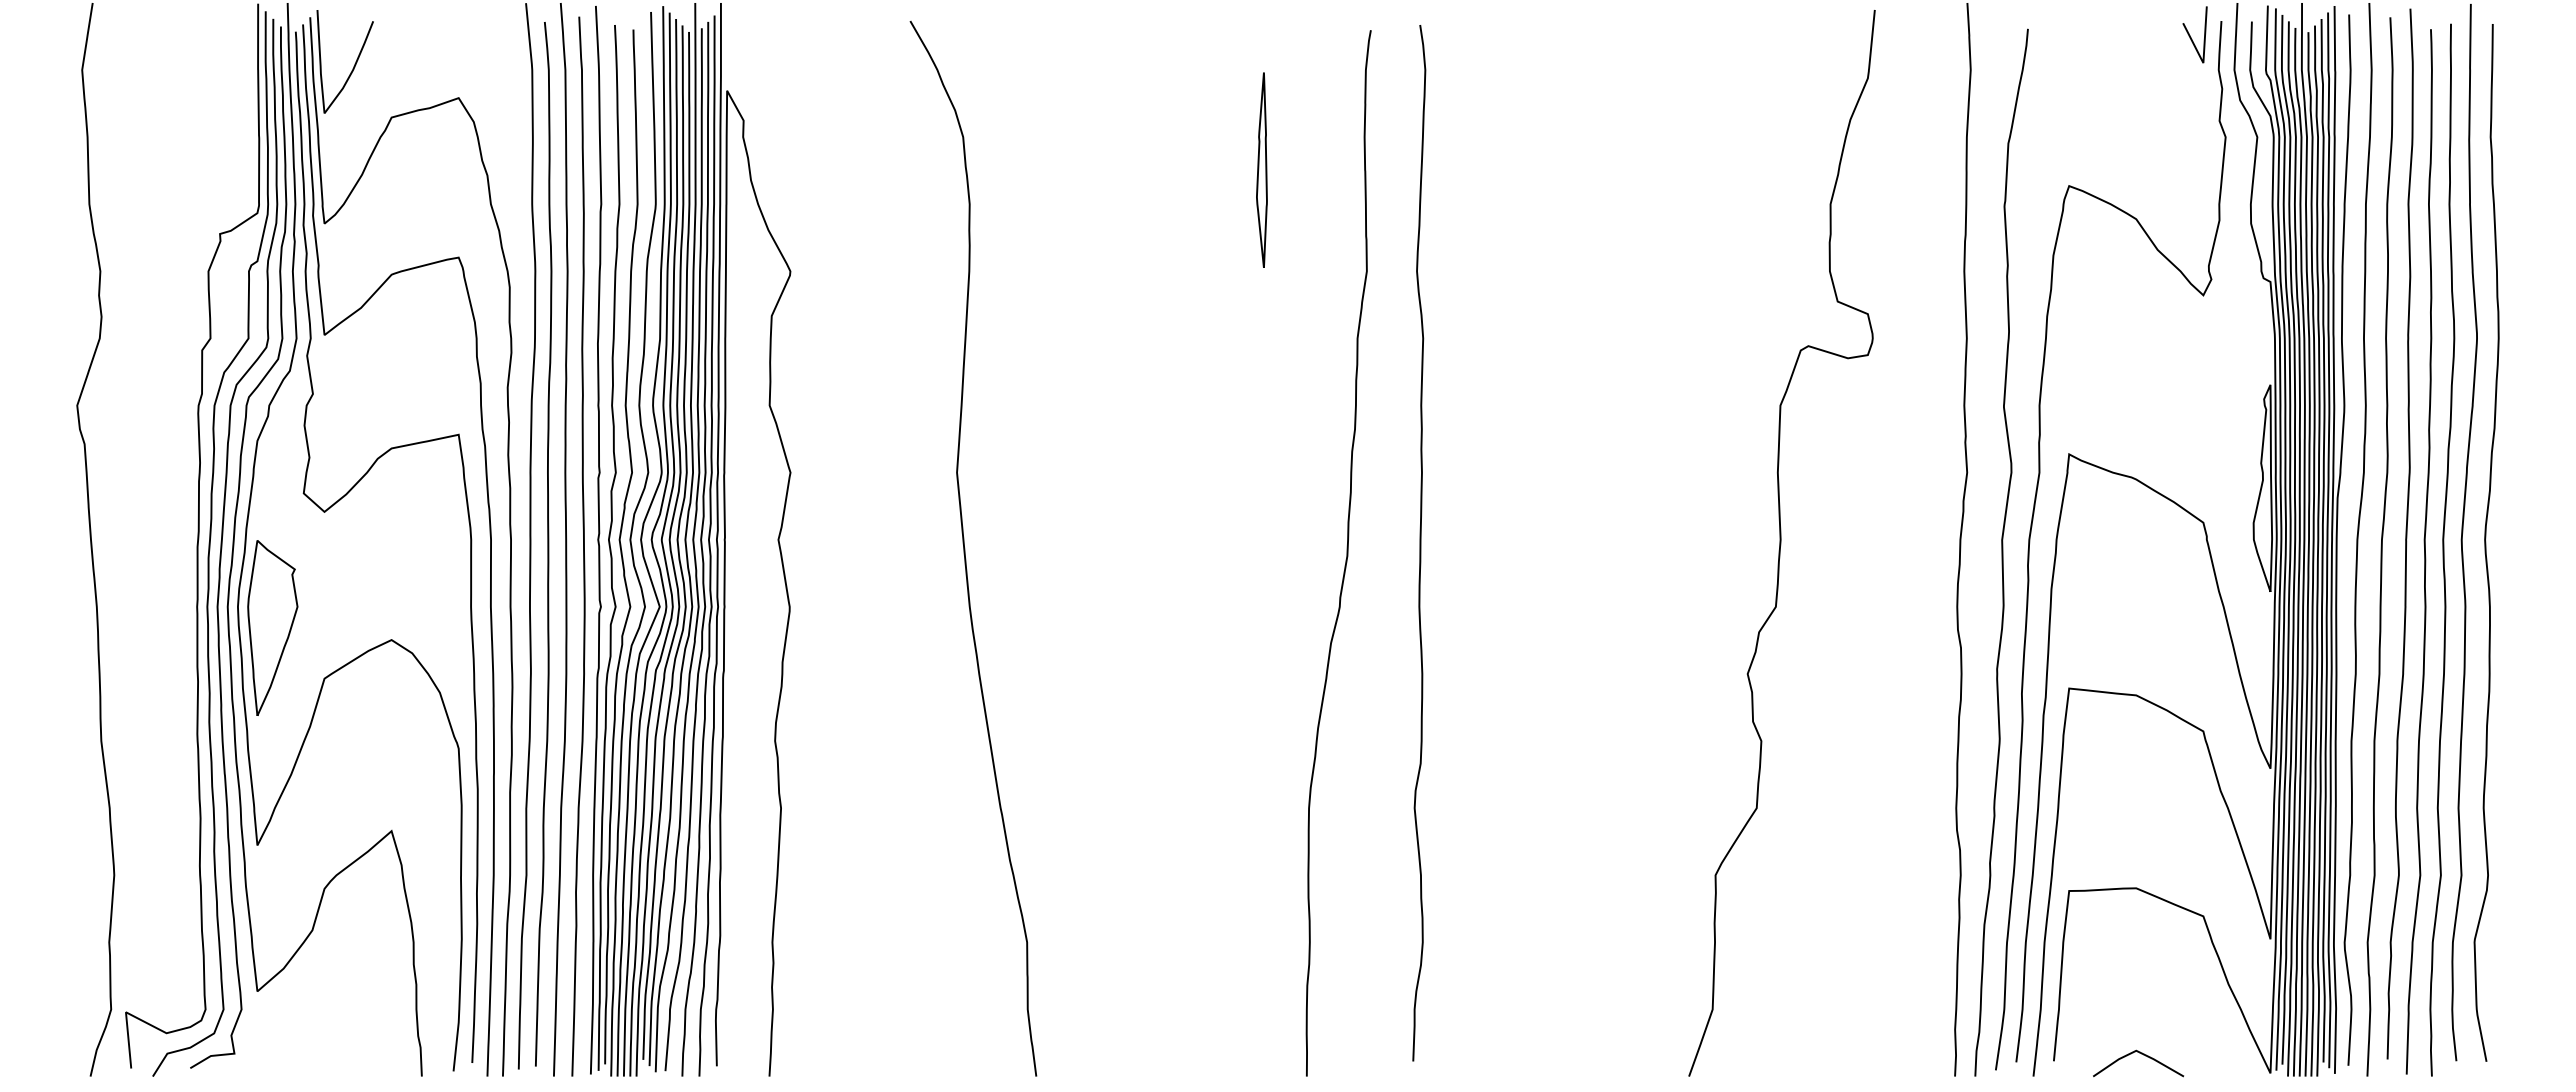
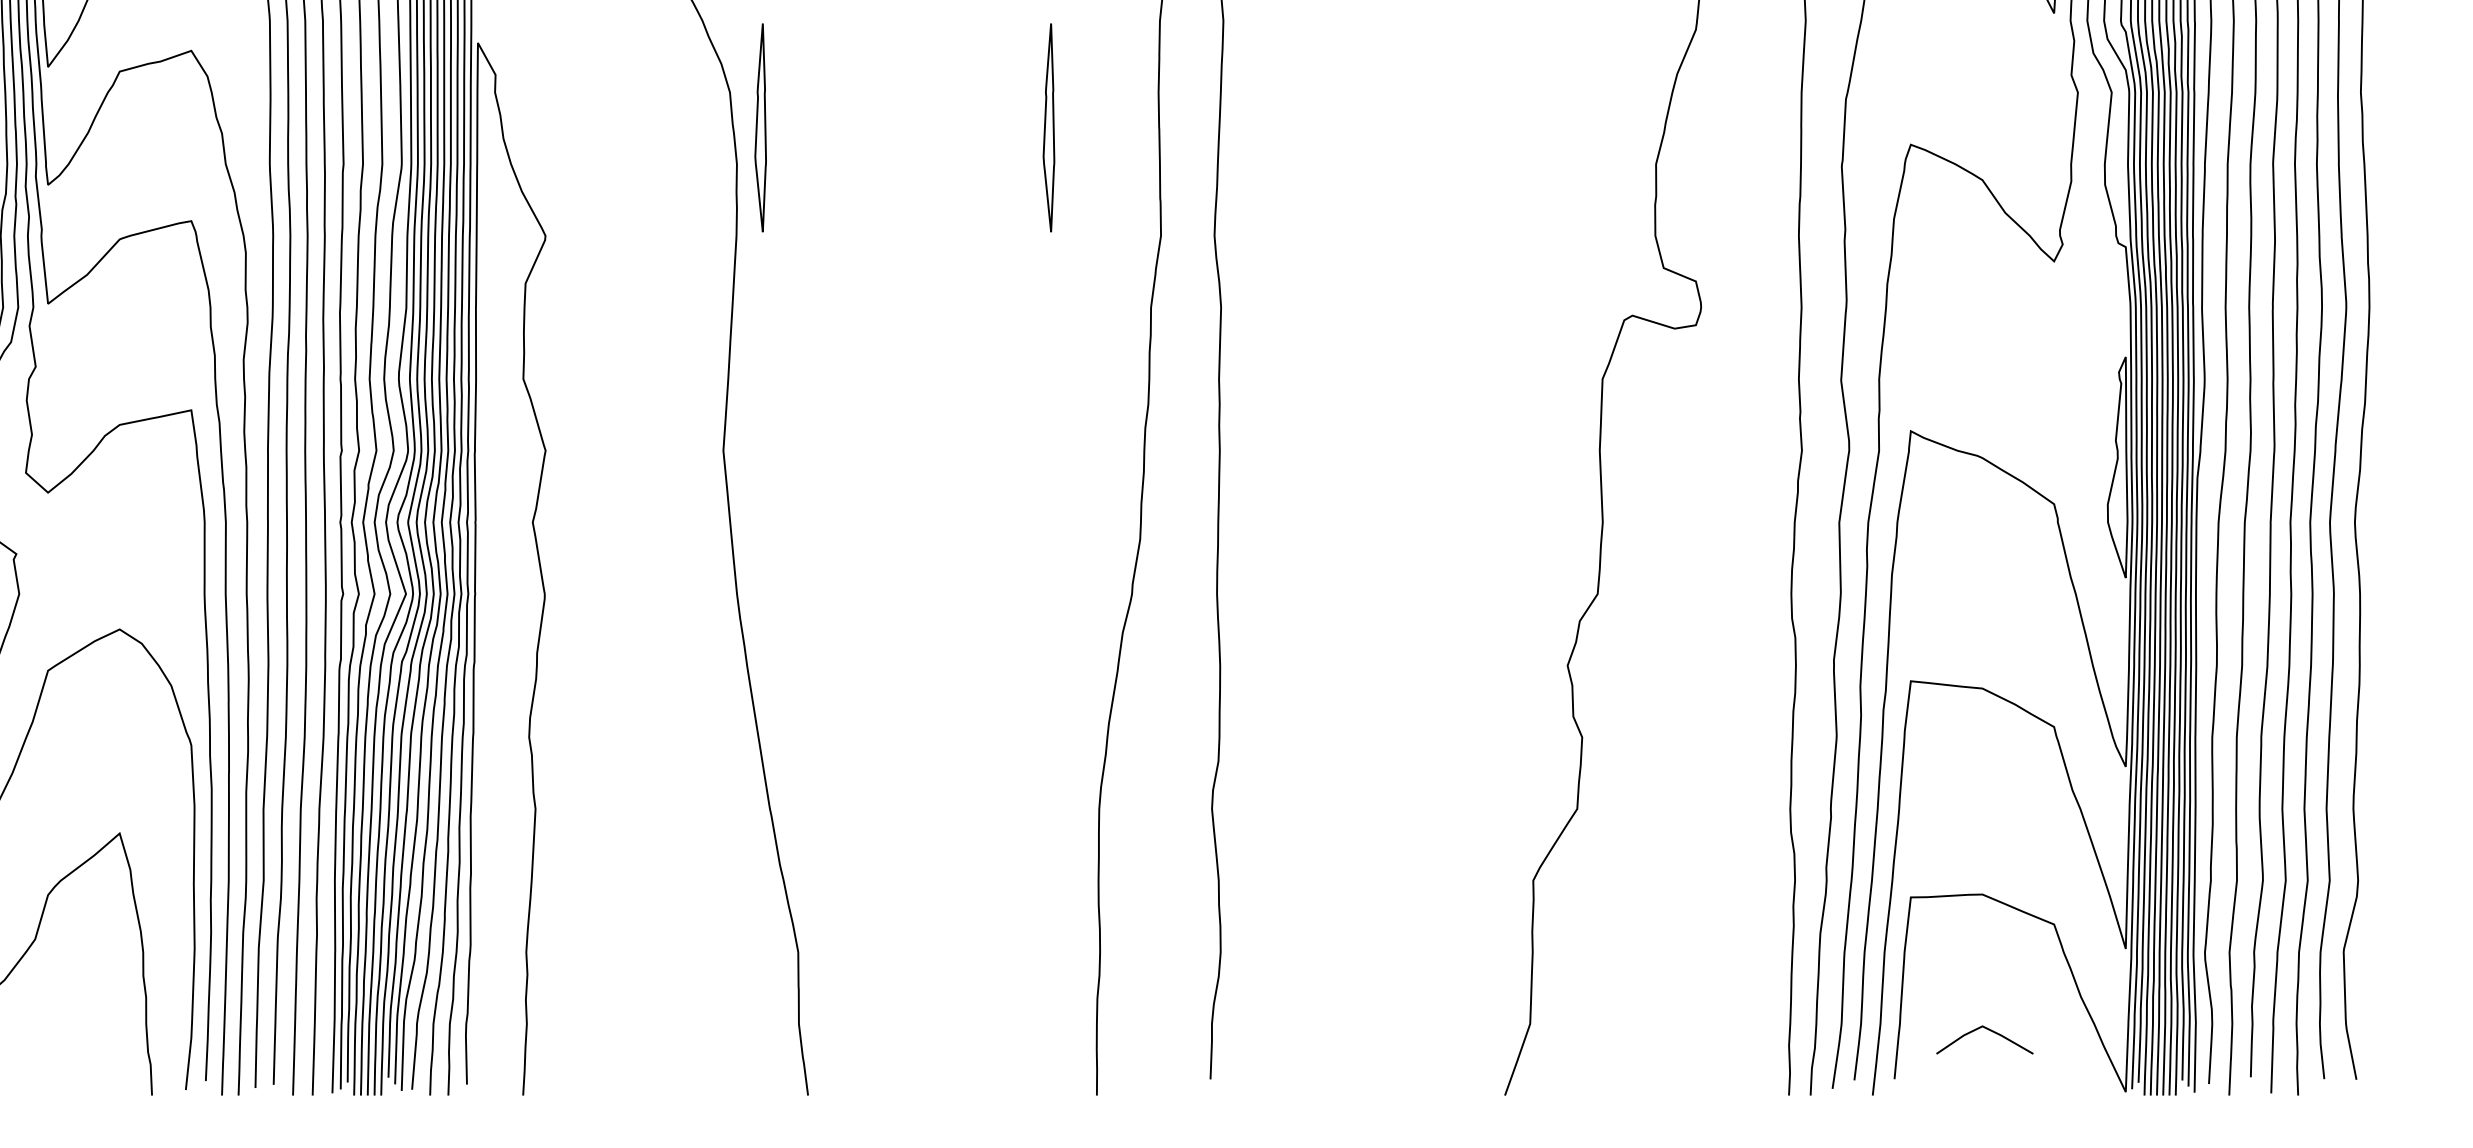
part: (991, 169) -> (760, 127), added
line: (2143, 1055) -> (1990, 1031), moved

